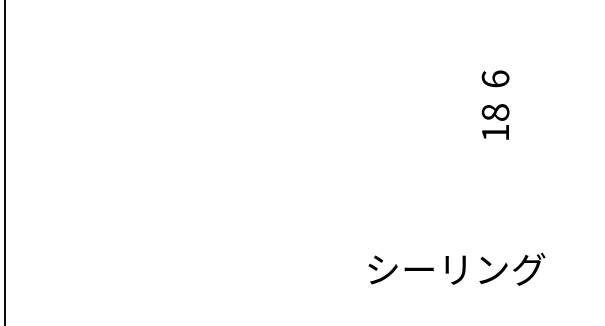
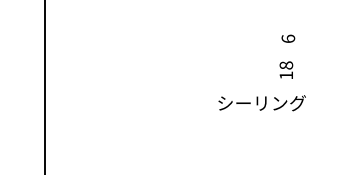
text: (495, 120) -> (286, 69), moved
text: (455, 269) -> (261, 103), moved

